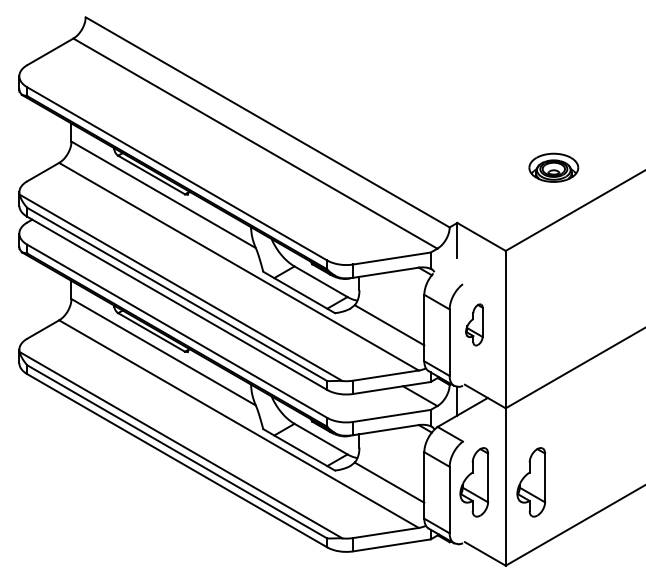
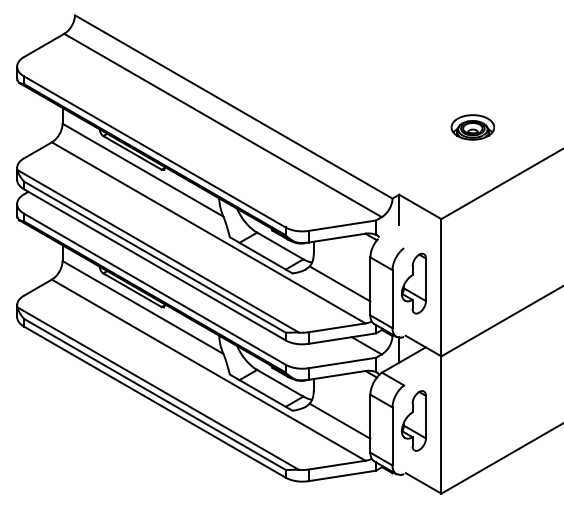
part: (553, 167) -> (472, 127), moved
part: (474, 324) -> (414, 283), size x1.67
part: (531, 482) -> (463, 421), removed

